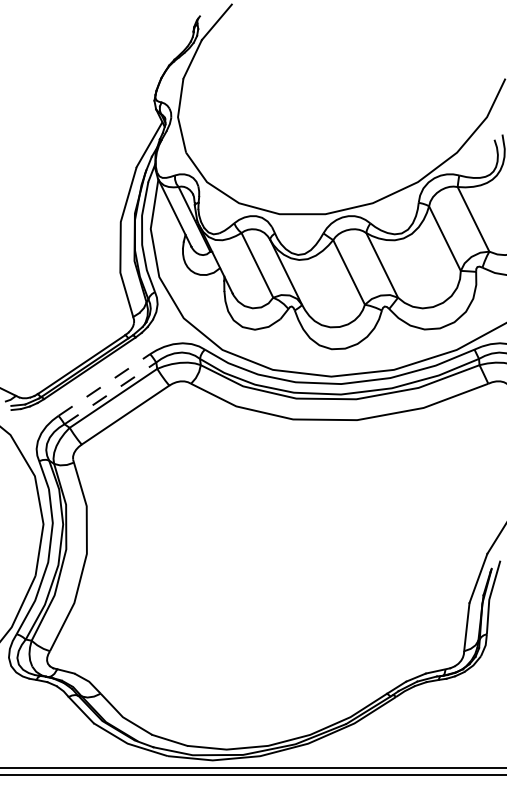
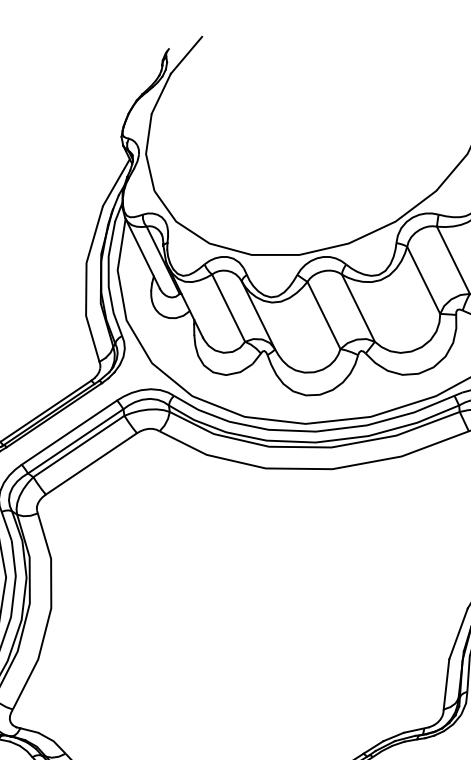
line: (104, 384) -> (69, 432), dashed -> solid
line: (110, 393) -> (75, 441), dashed -> solid

